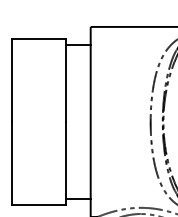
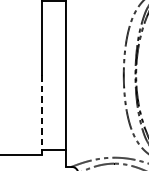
line: (66, 164) -> (42, 115), solid -> dashed

